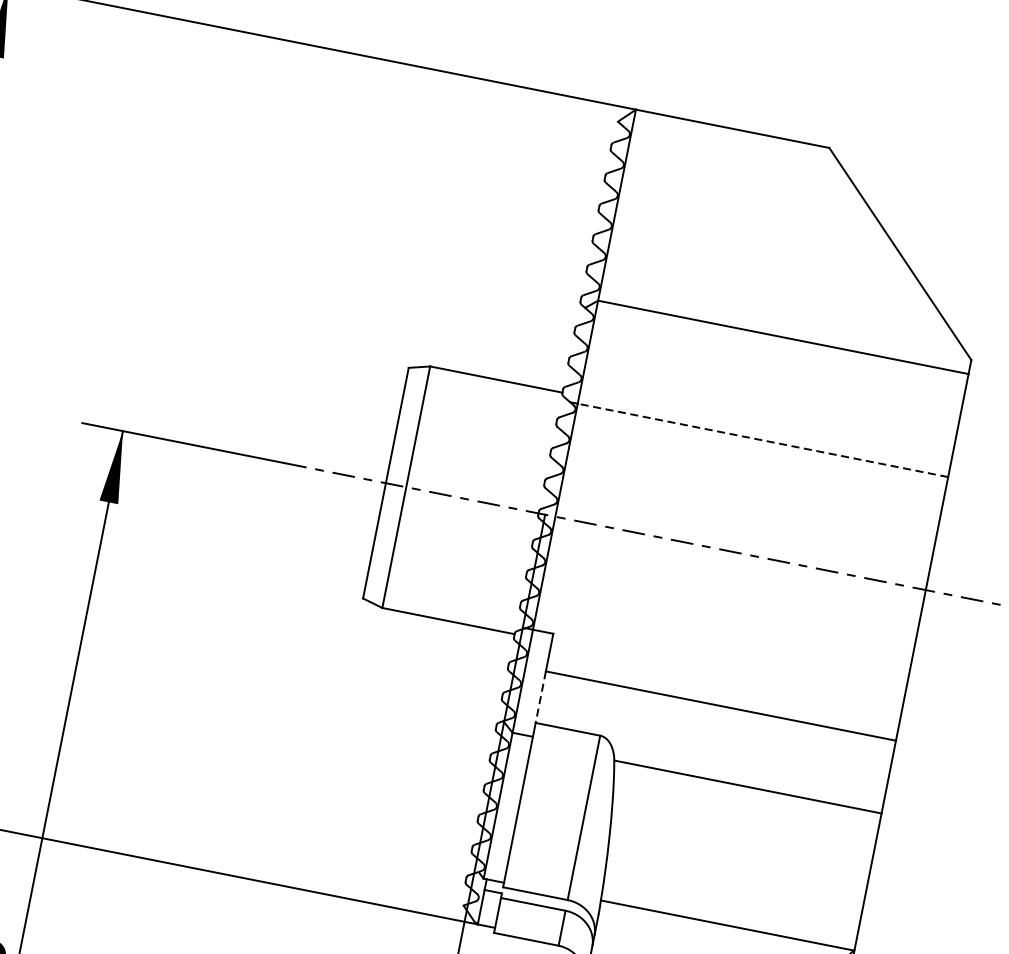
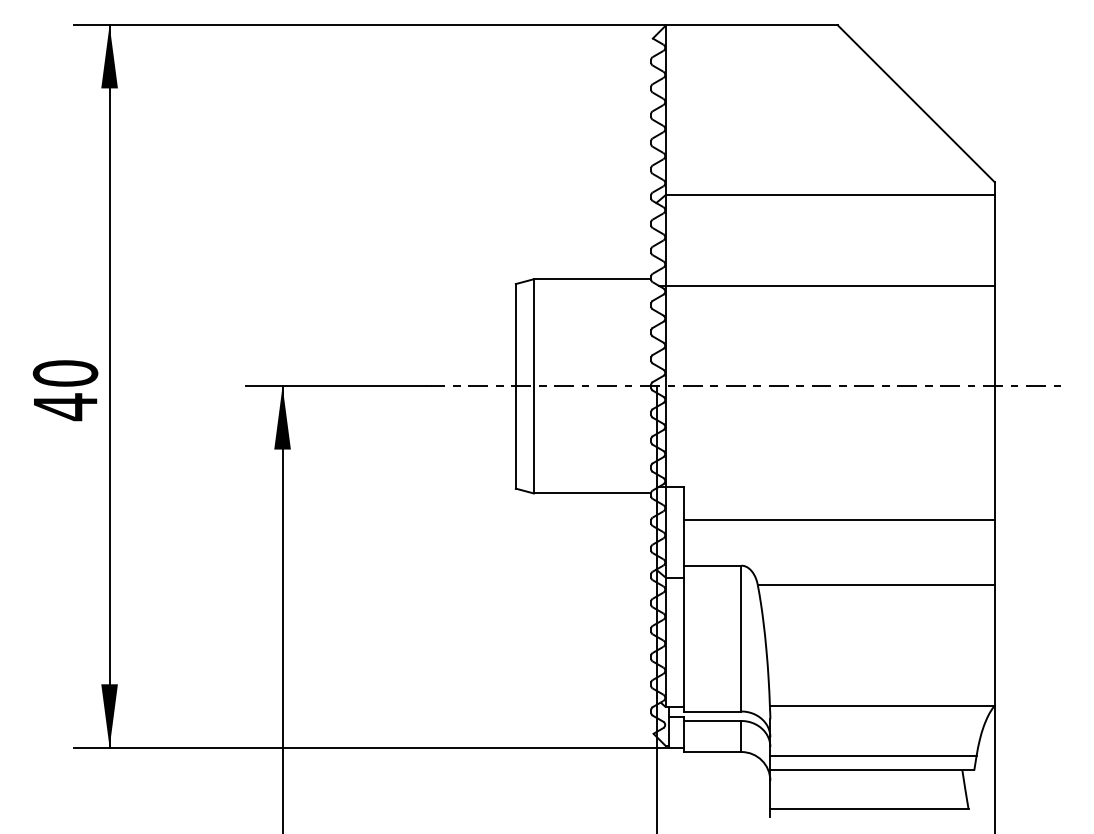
line: (762, 440) -> (830, 286), dashed -> solid
line: (541, 696) -> (684, 542), dashed -> solid

